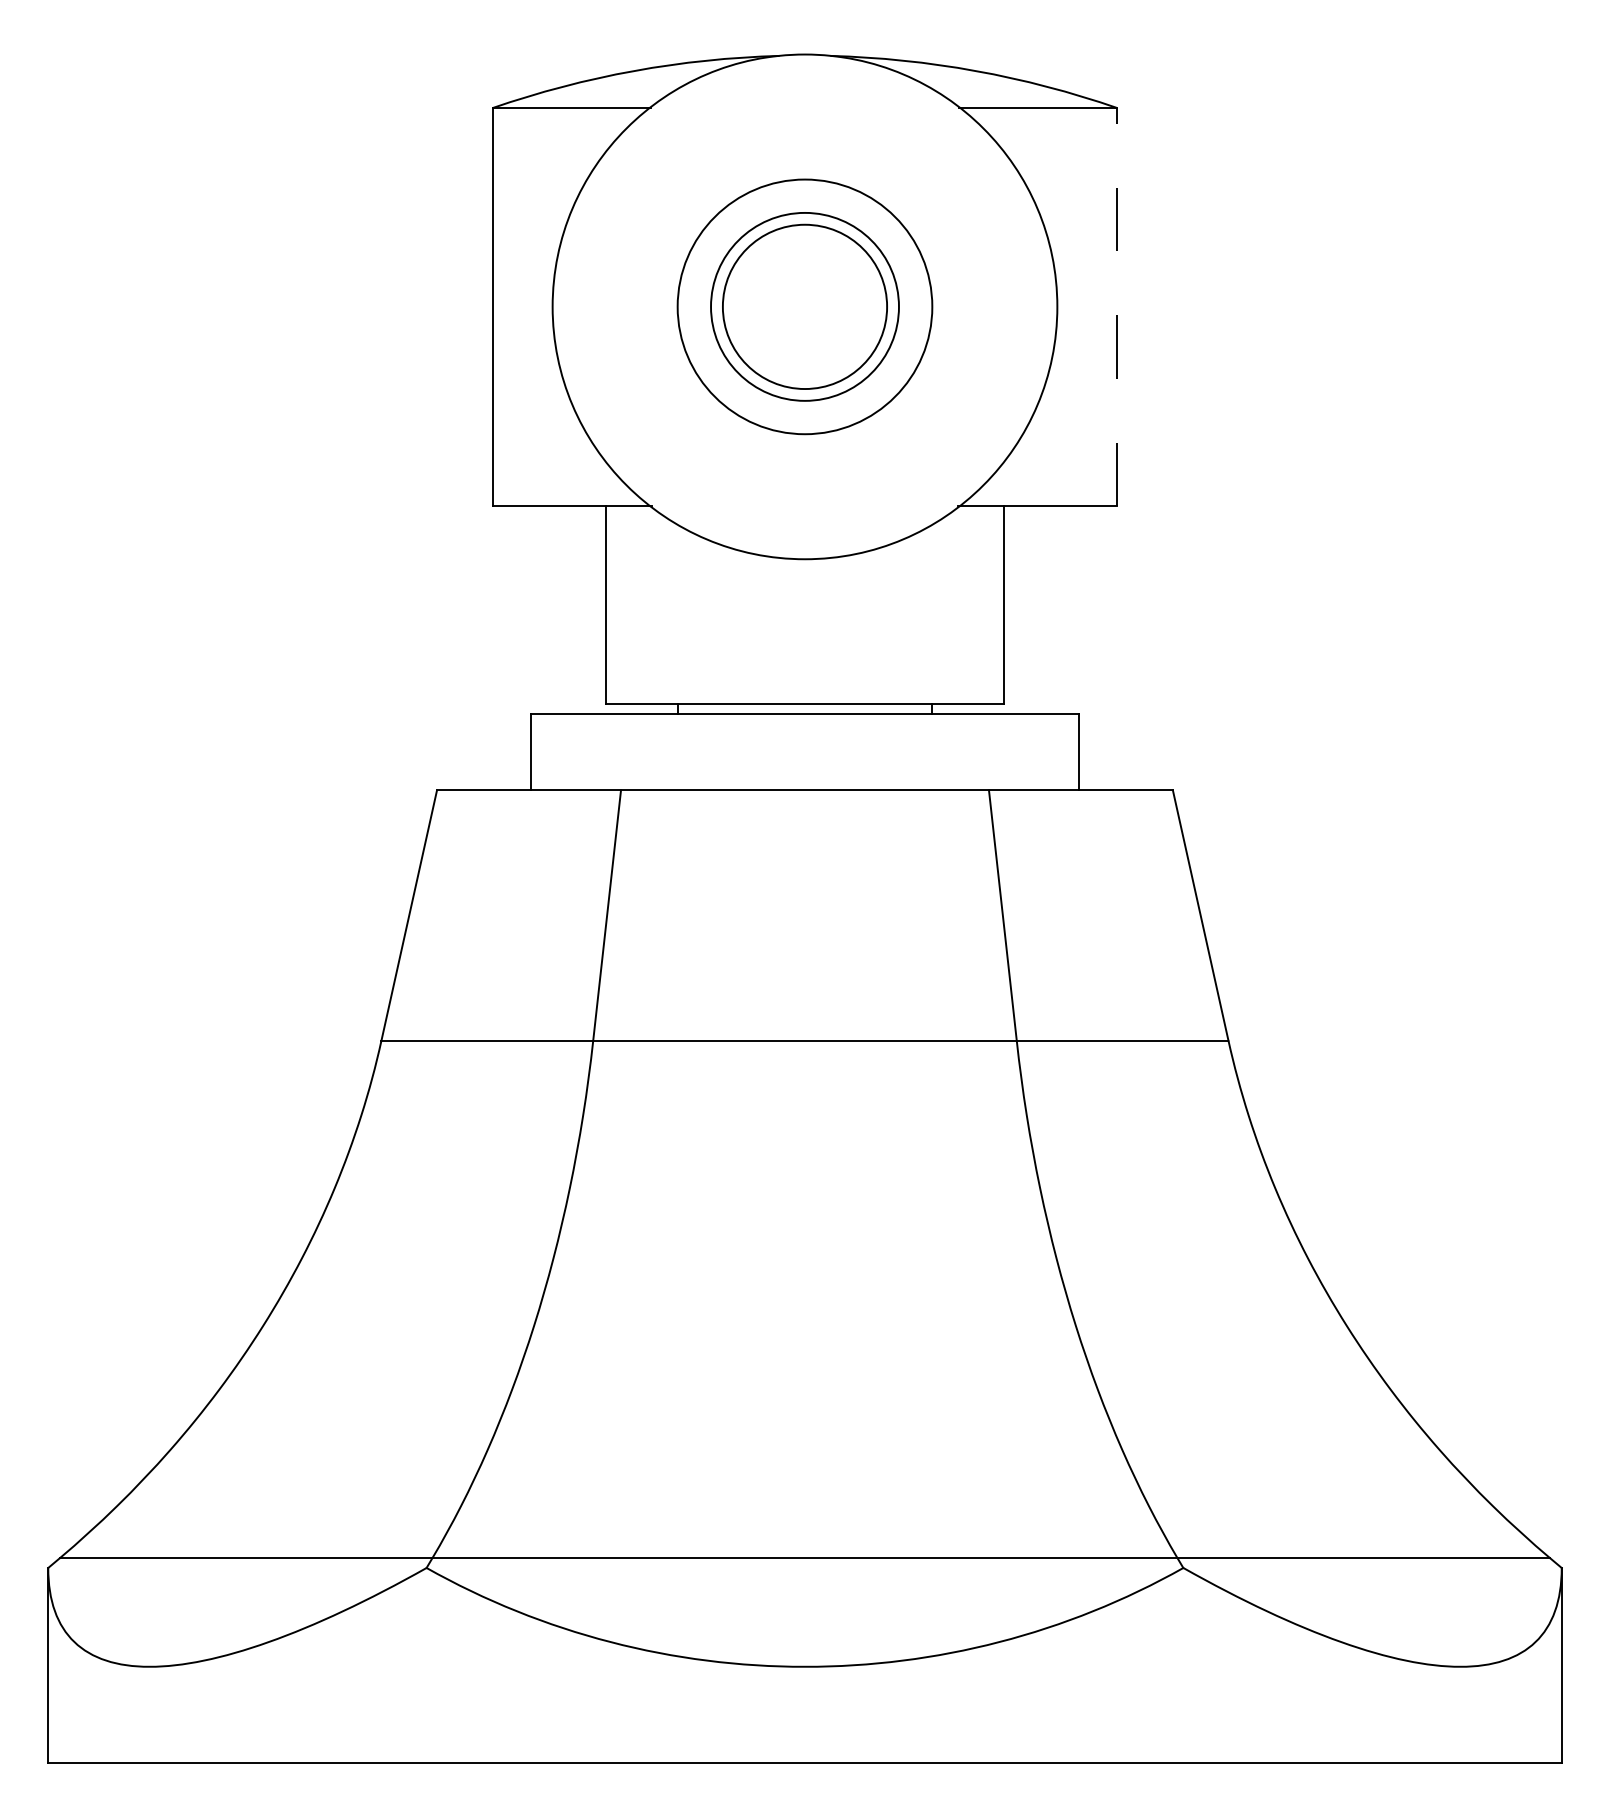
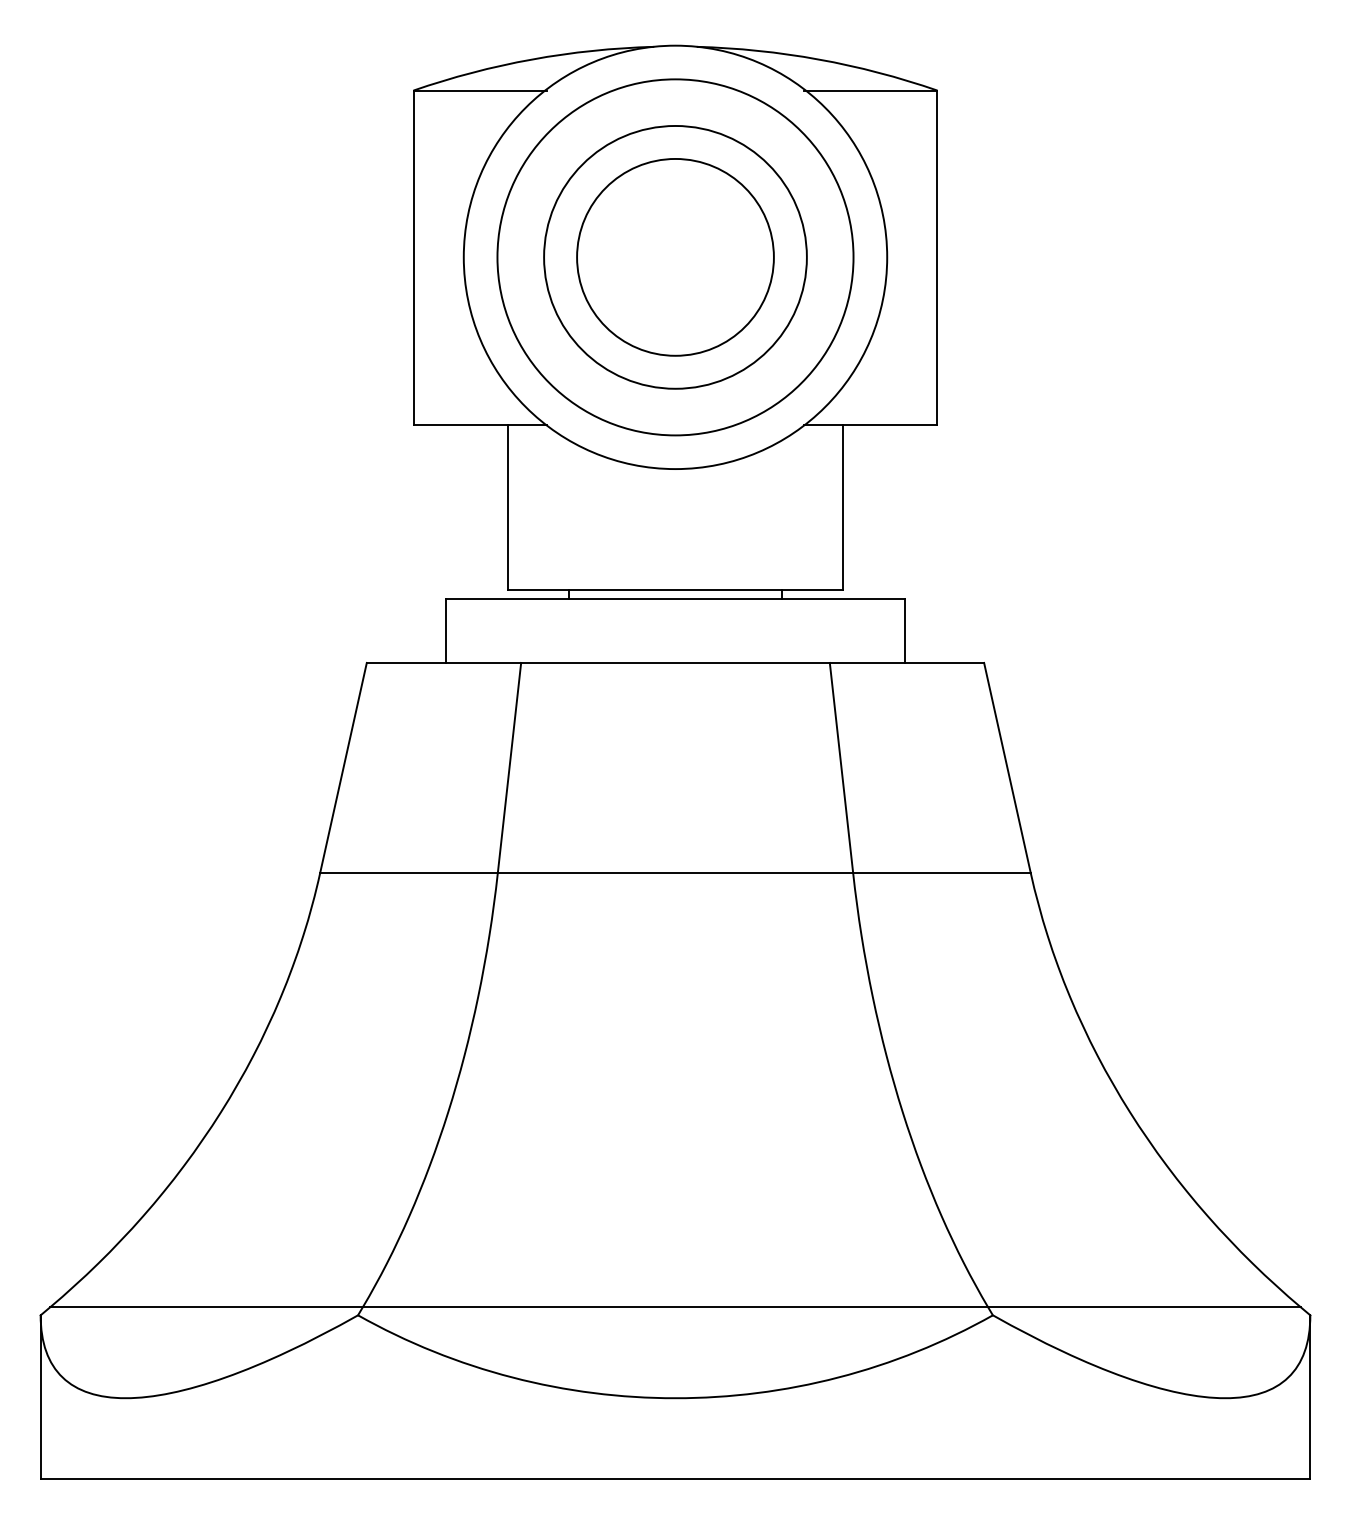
circle: (804, 306) -> (675, 257), size x1.43
circle: (804, 306) -> (675, 257), size x1.67
circle: (804, 306) -> (675, 257), size x1.67
line: (1117, 306) -> (937, 257), dashed -> solid

